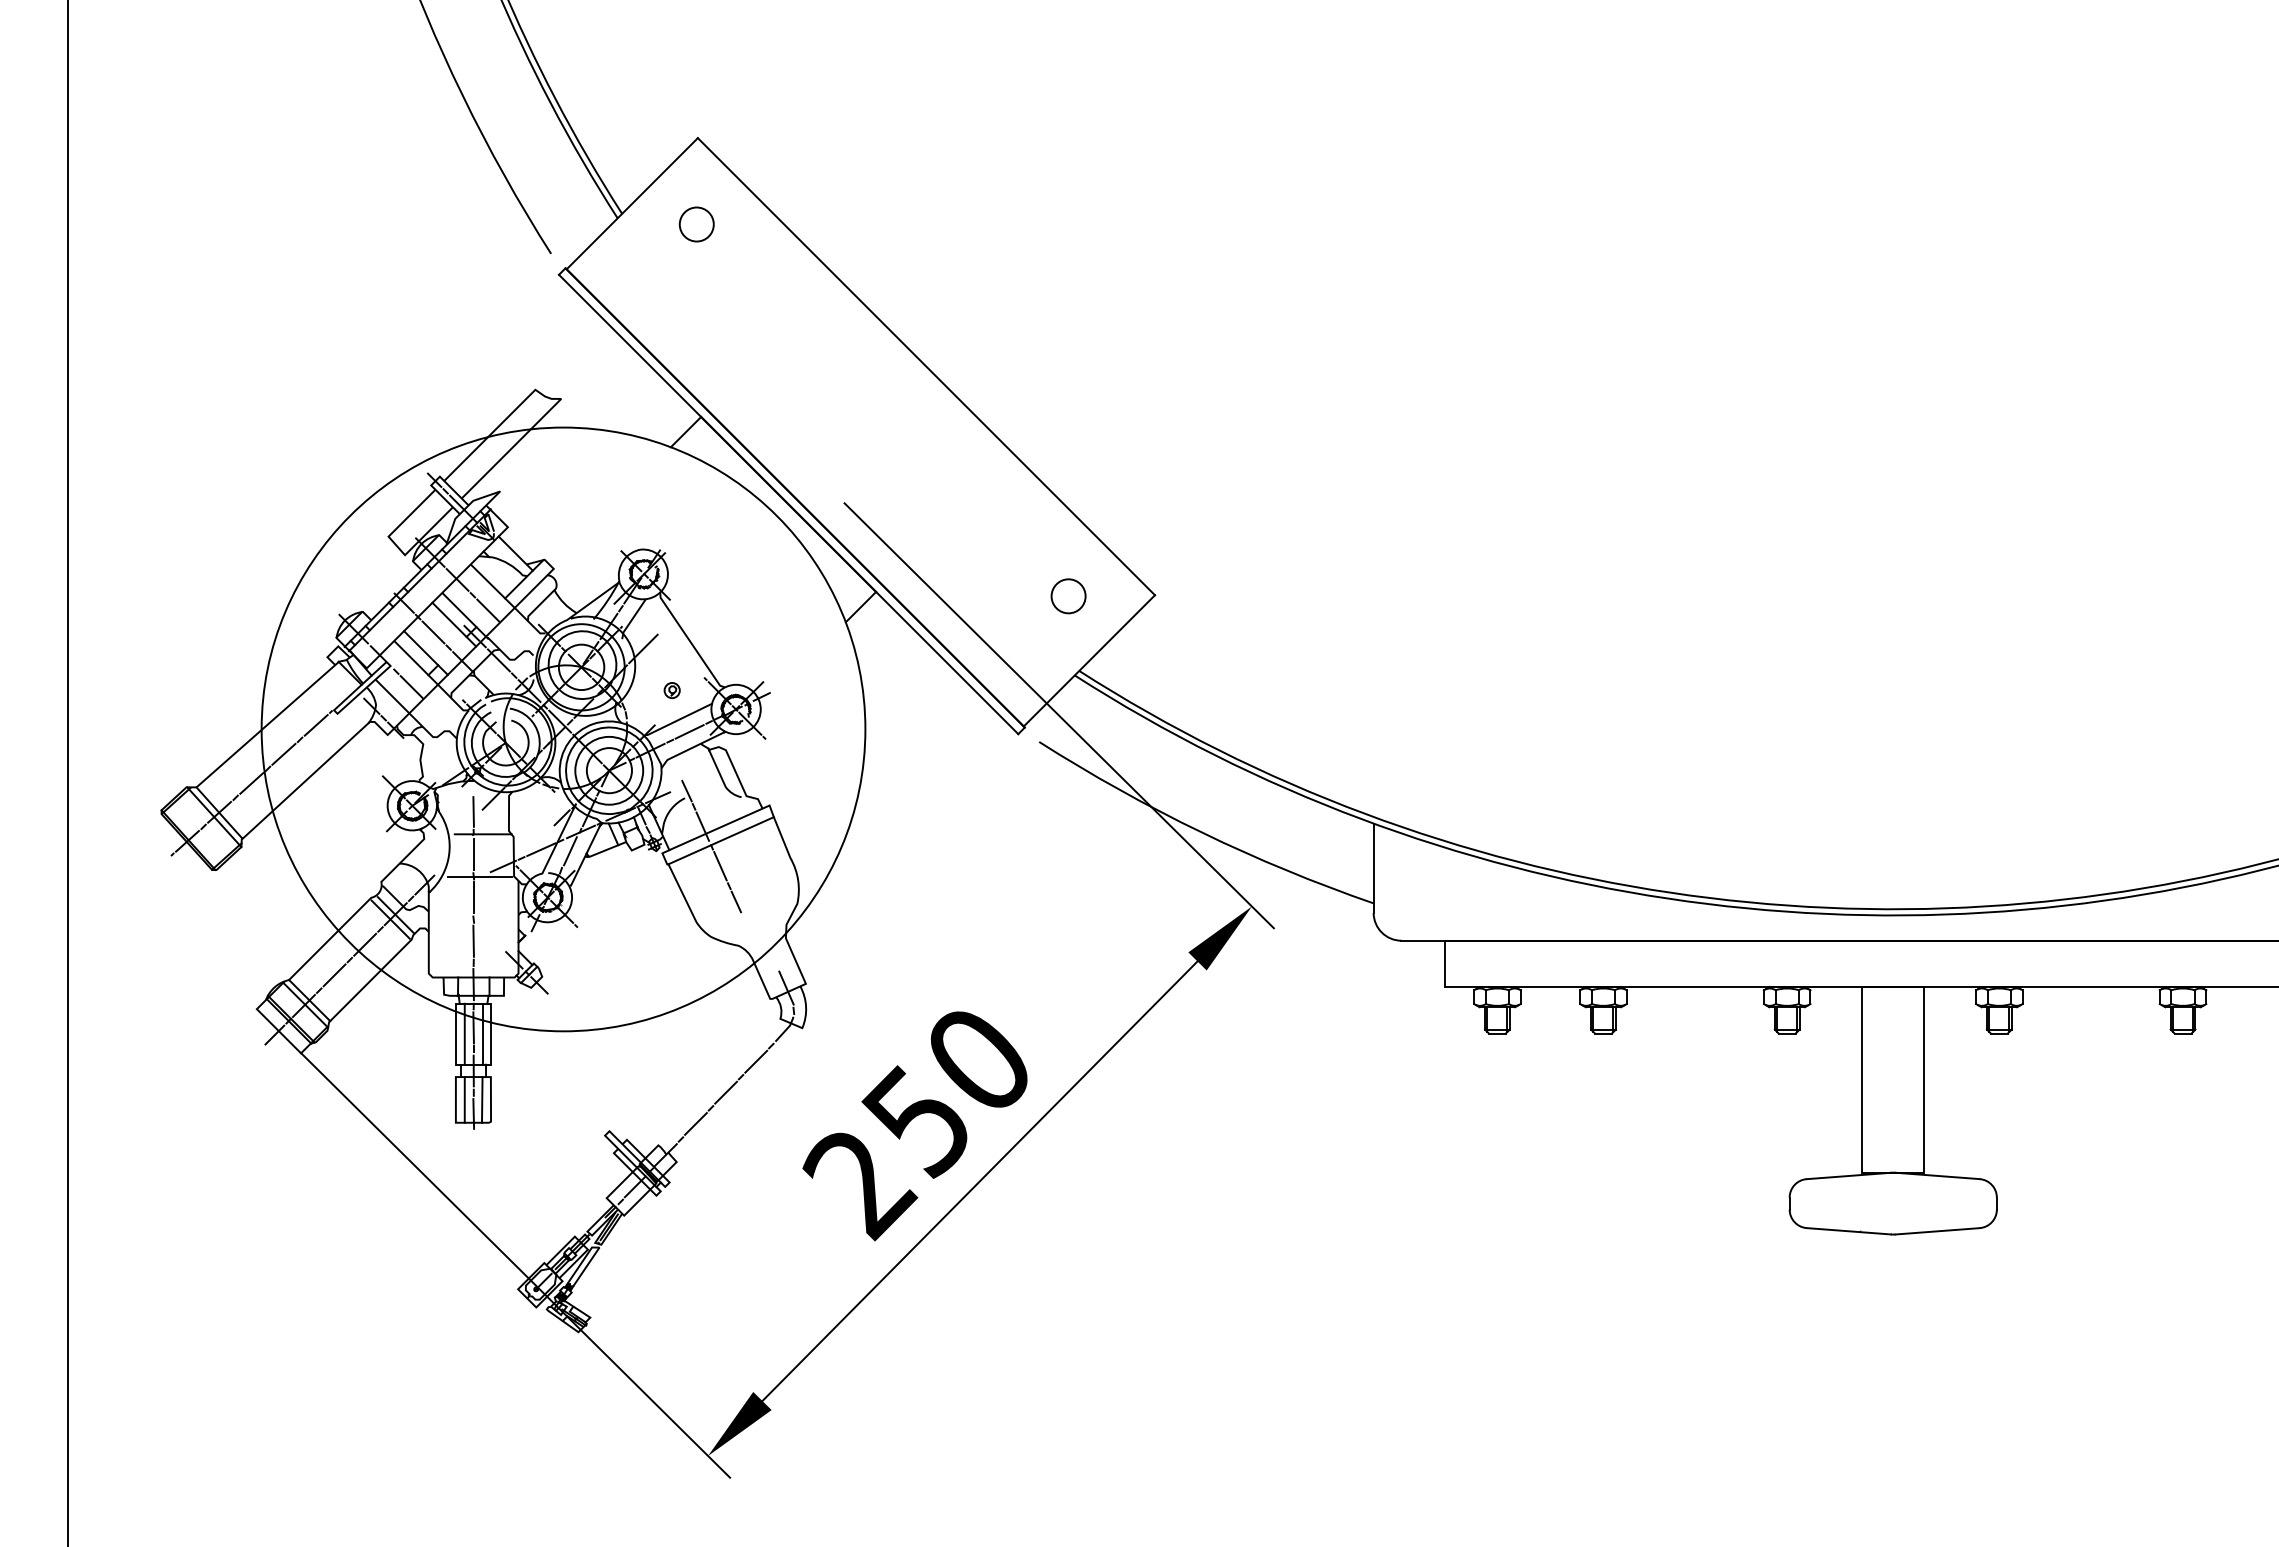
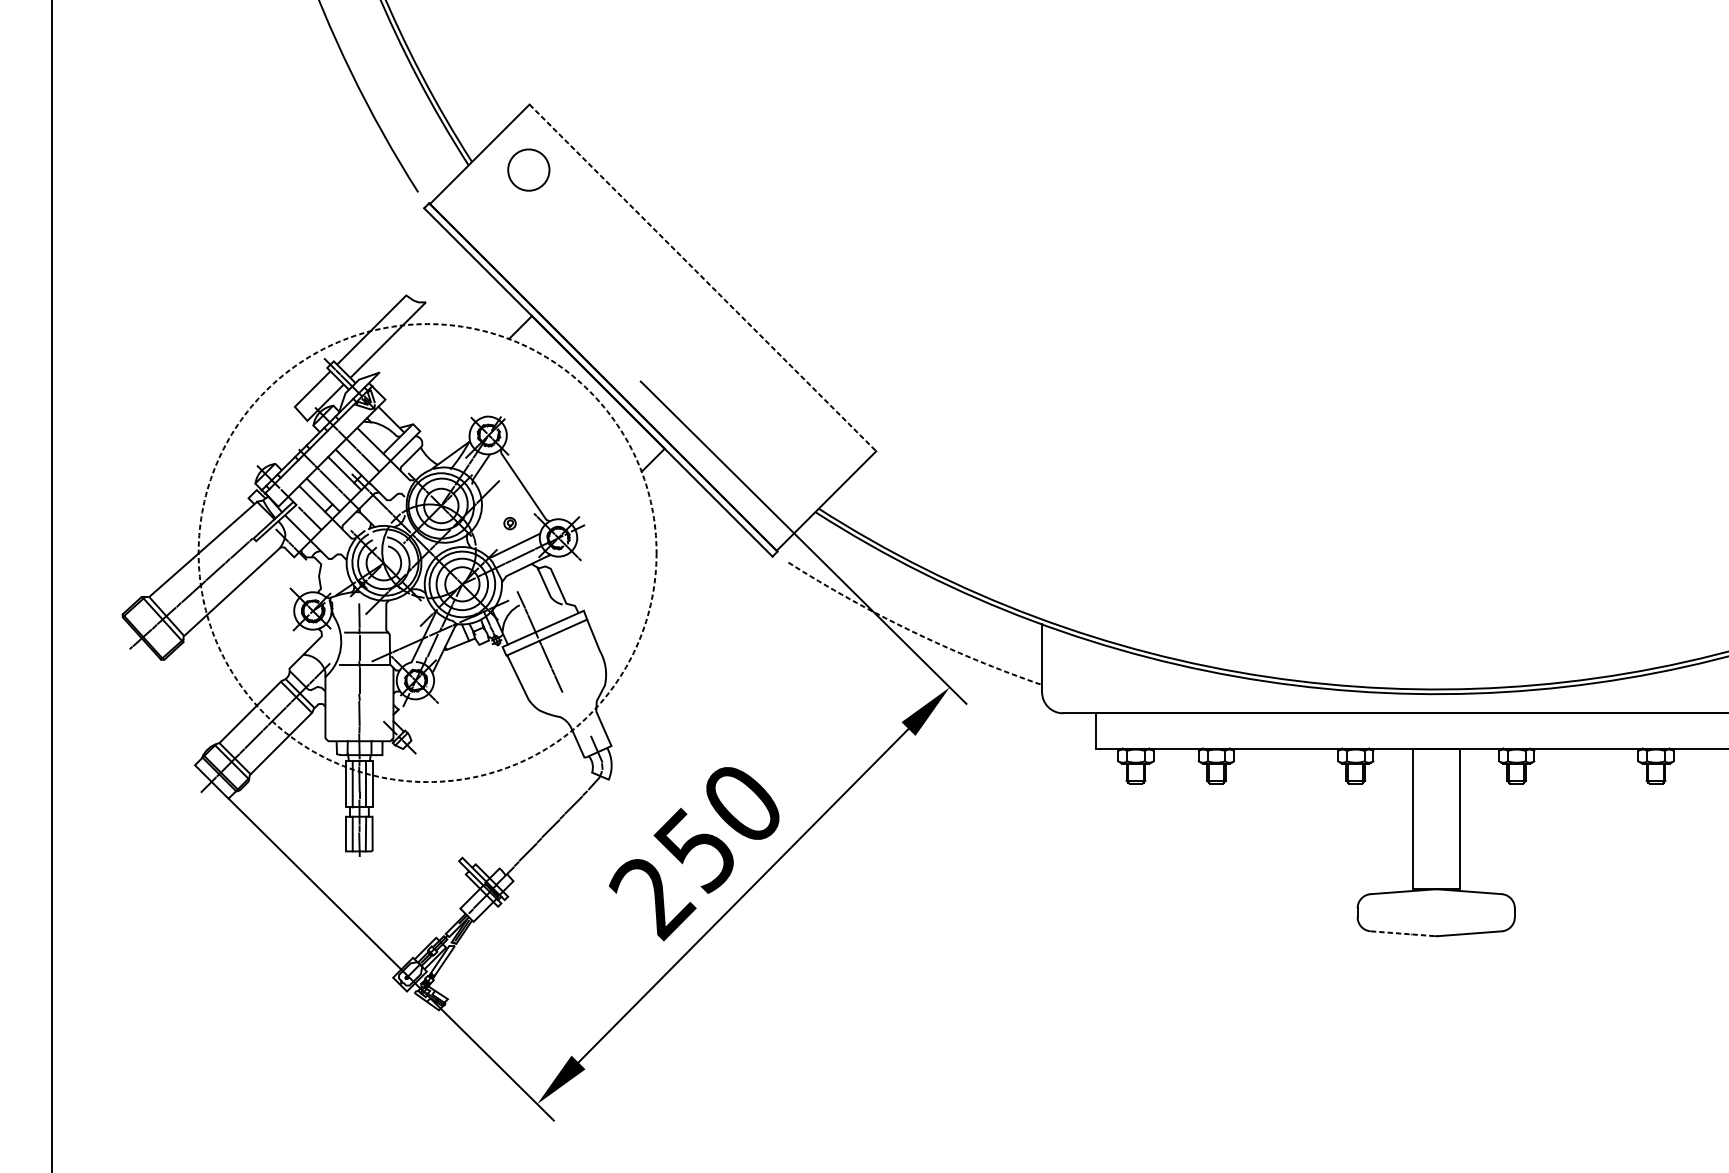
circle: (696, 224) -> (528, 170), size x1.6
line: (926, 367) -> (702, 278), solid -> dashed
circle: (1068, 596) -> (810, 452), removed
circle: (563, 729) -> (427, 553), solid -> dashed
arc: (1201, 832) -> (911, 631), solid -> dashed
line: (1848, 1231) -> (1402, 933), solid -> dashed

